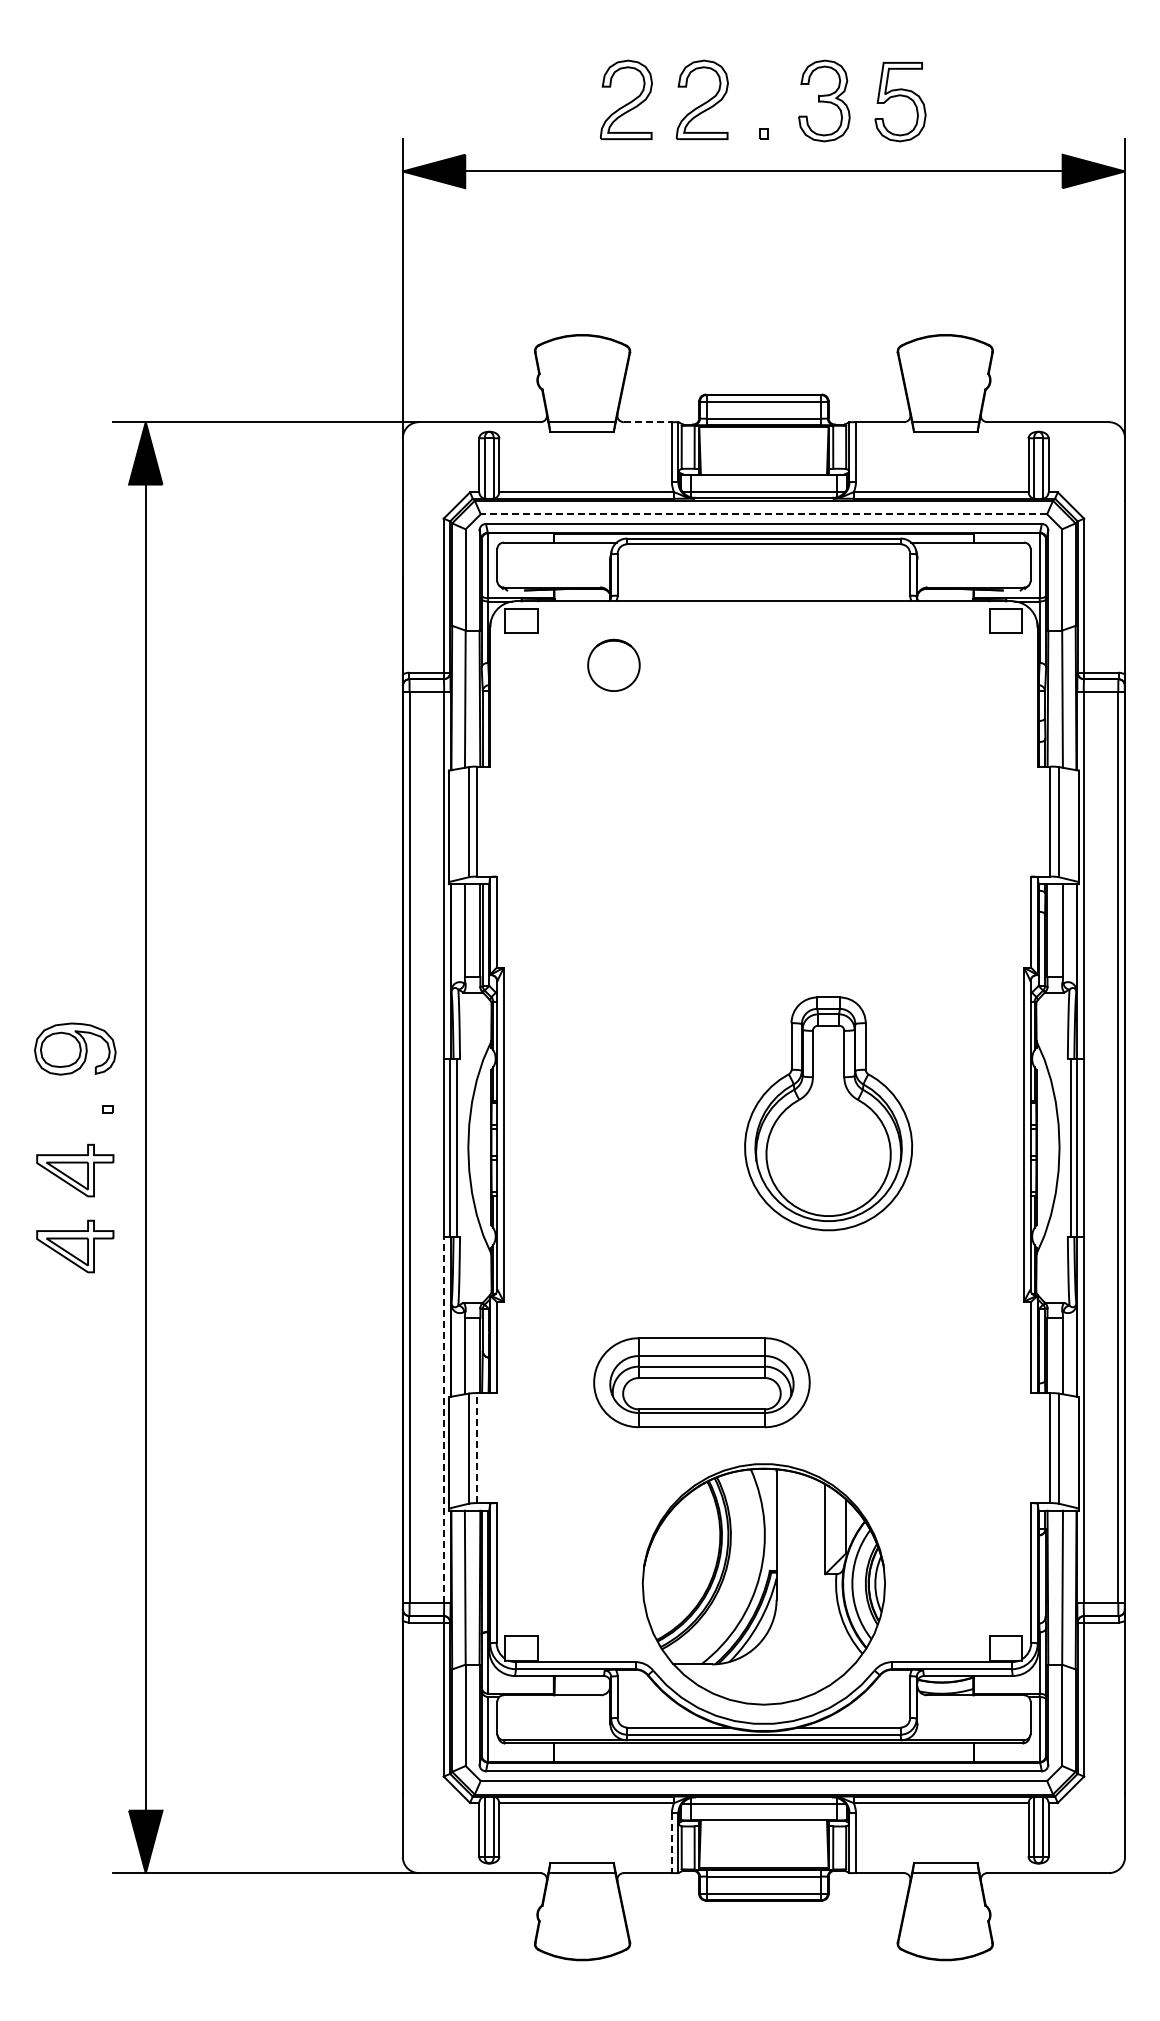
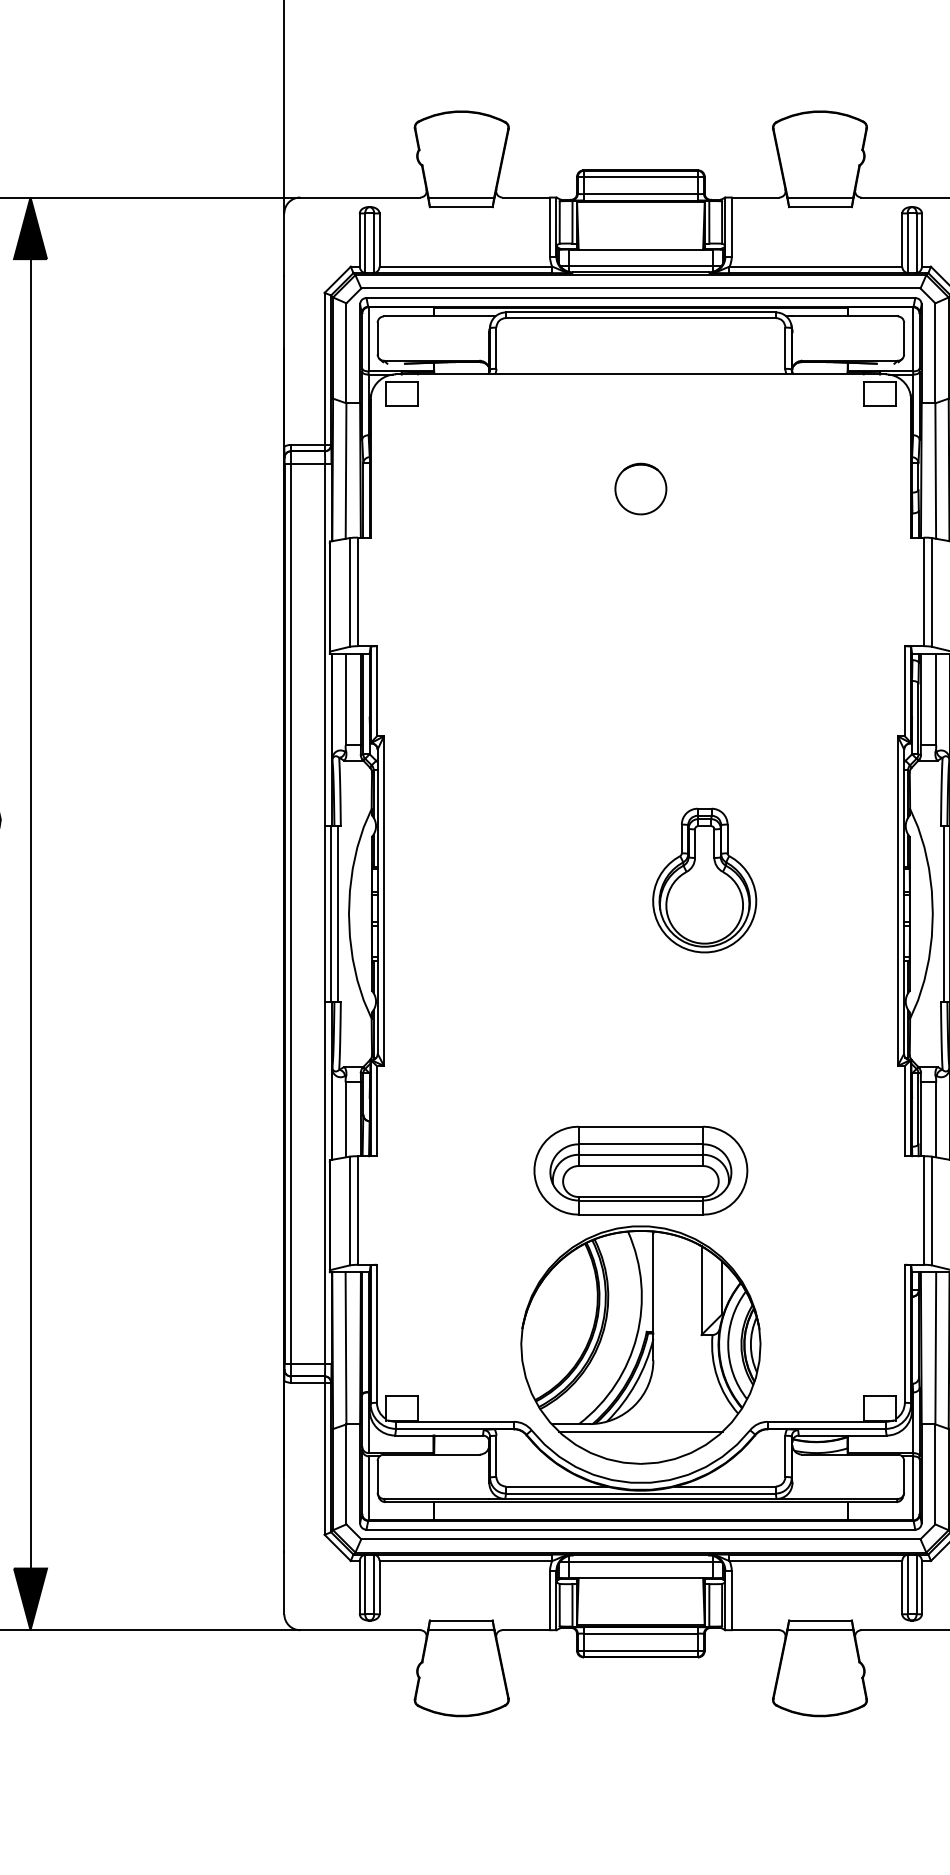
line: (648, 422) -> (526, 197), dashed -> solid
line: (763, 514) -> (640, 288), dashed -> solid
part: (613, 664) -> (640, 488), moved
part: (828, 1113) -> (704, 880), size x0.62
part: (701, 1382) -> (640, 1170), moved
line: (444, 1419) -> (325, 1182), dashed -> solid
line: (477, 1448) -> (358, 1210), dashed -> solid
line: (763, 1671) -> (640, 1431), added
line: (671, 1843) -> (549, 1600), dashed -> solid

